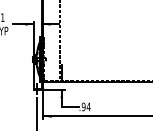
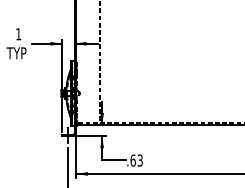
text: (86, 106) -> (136, 160), .94 -> .63

